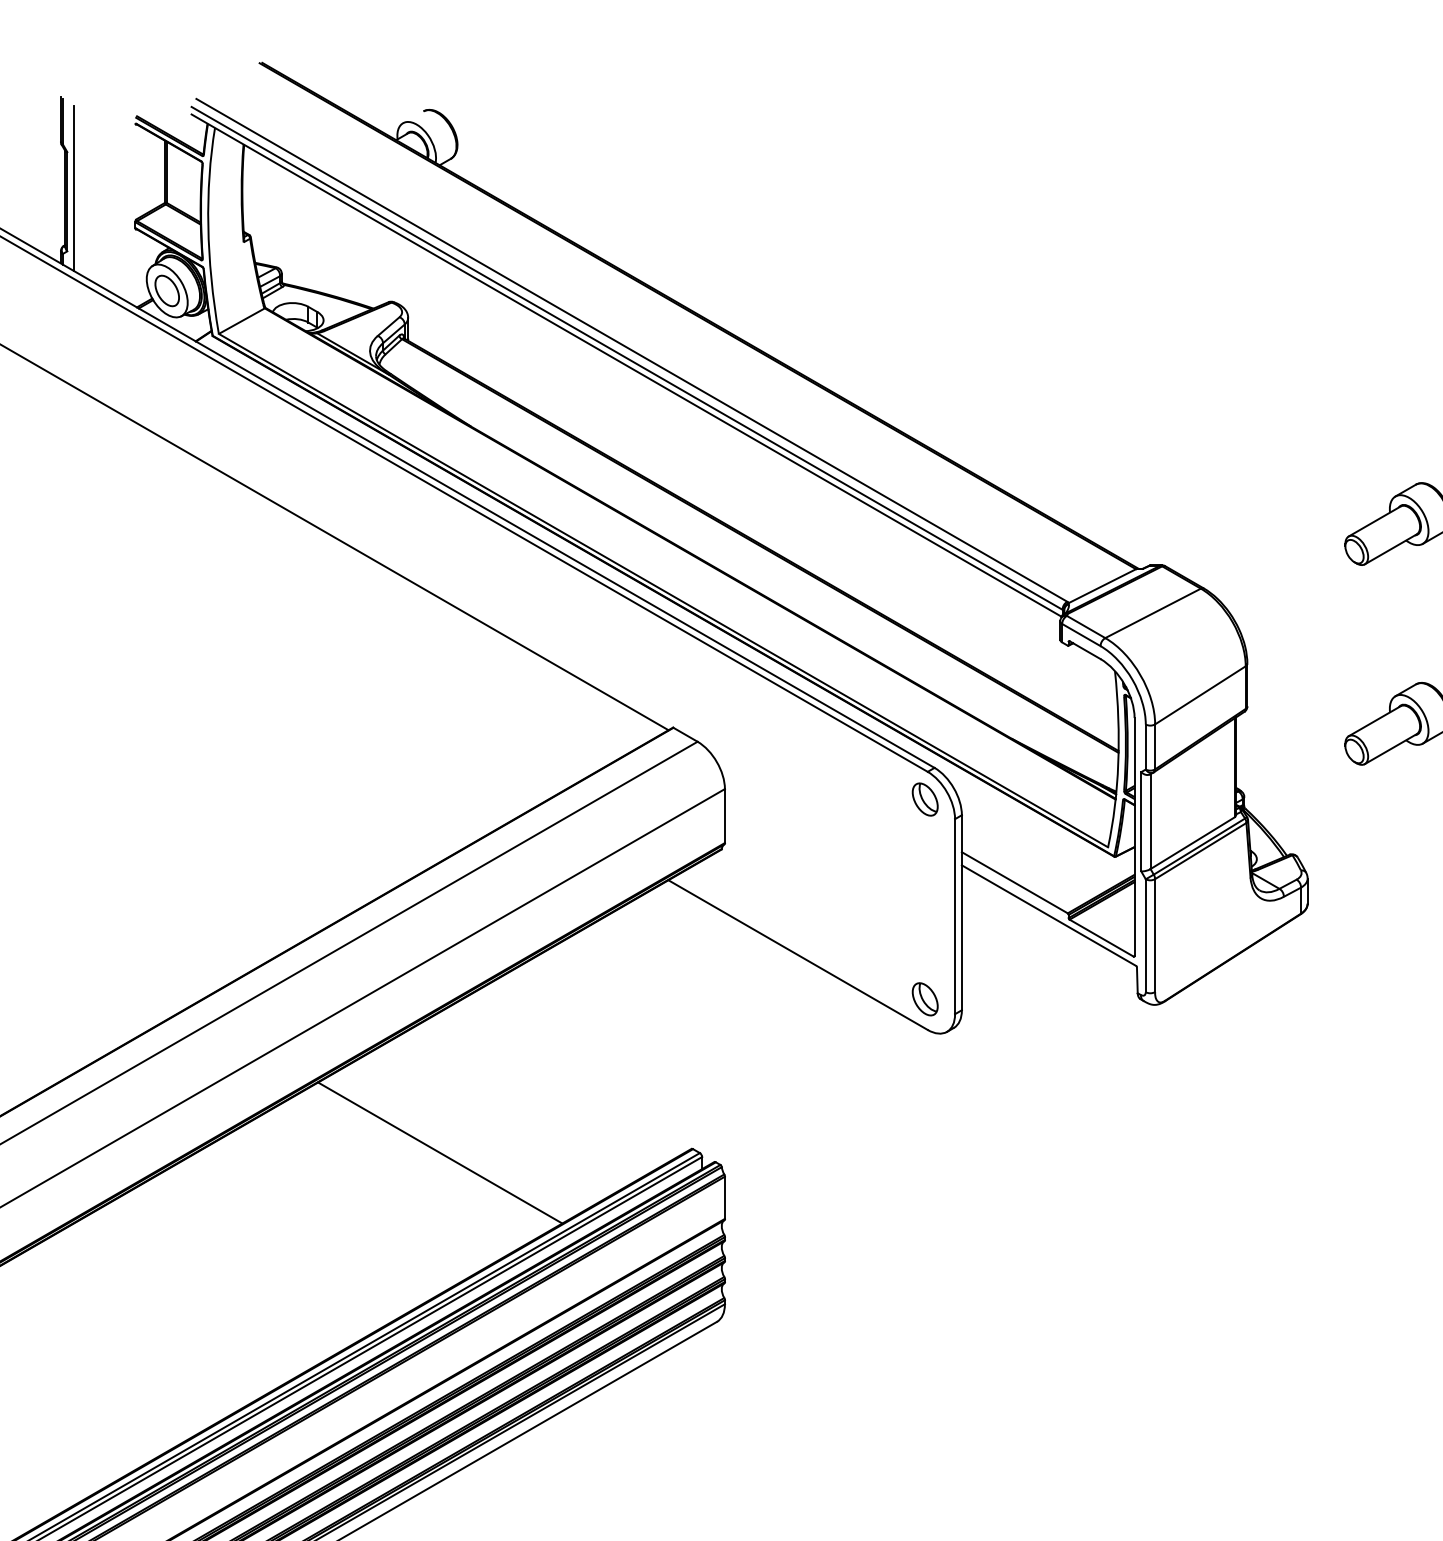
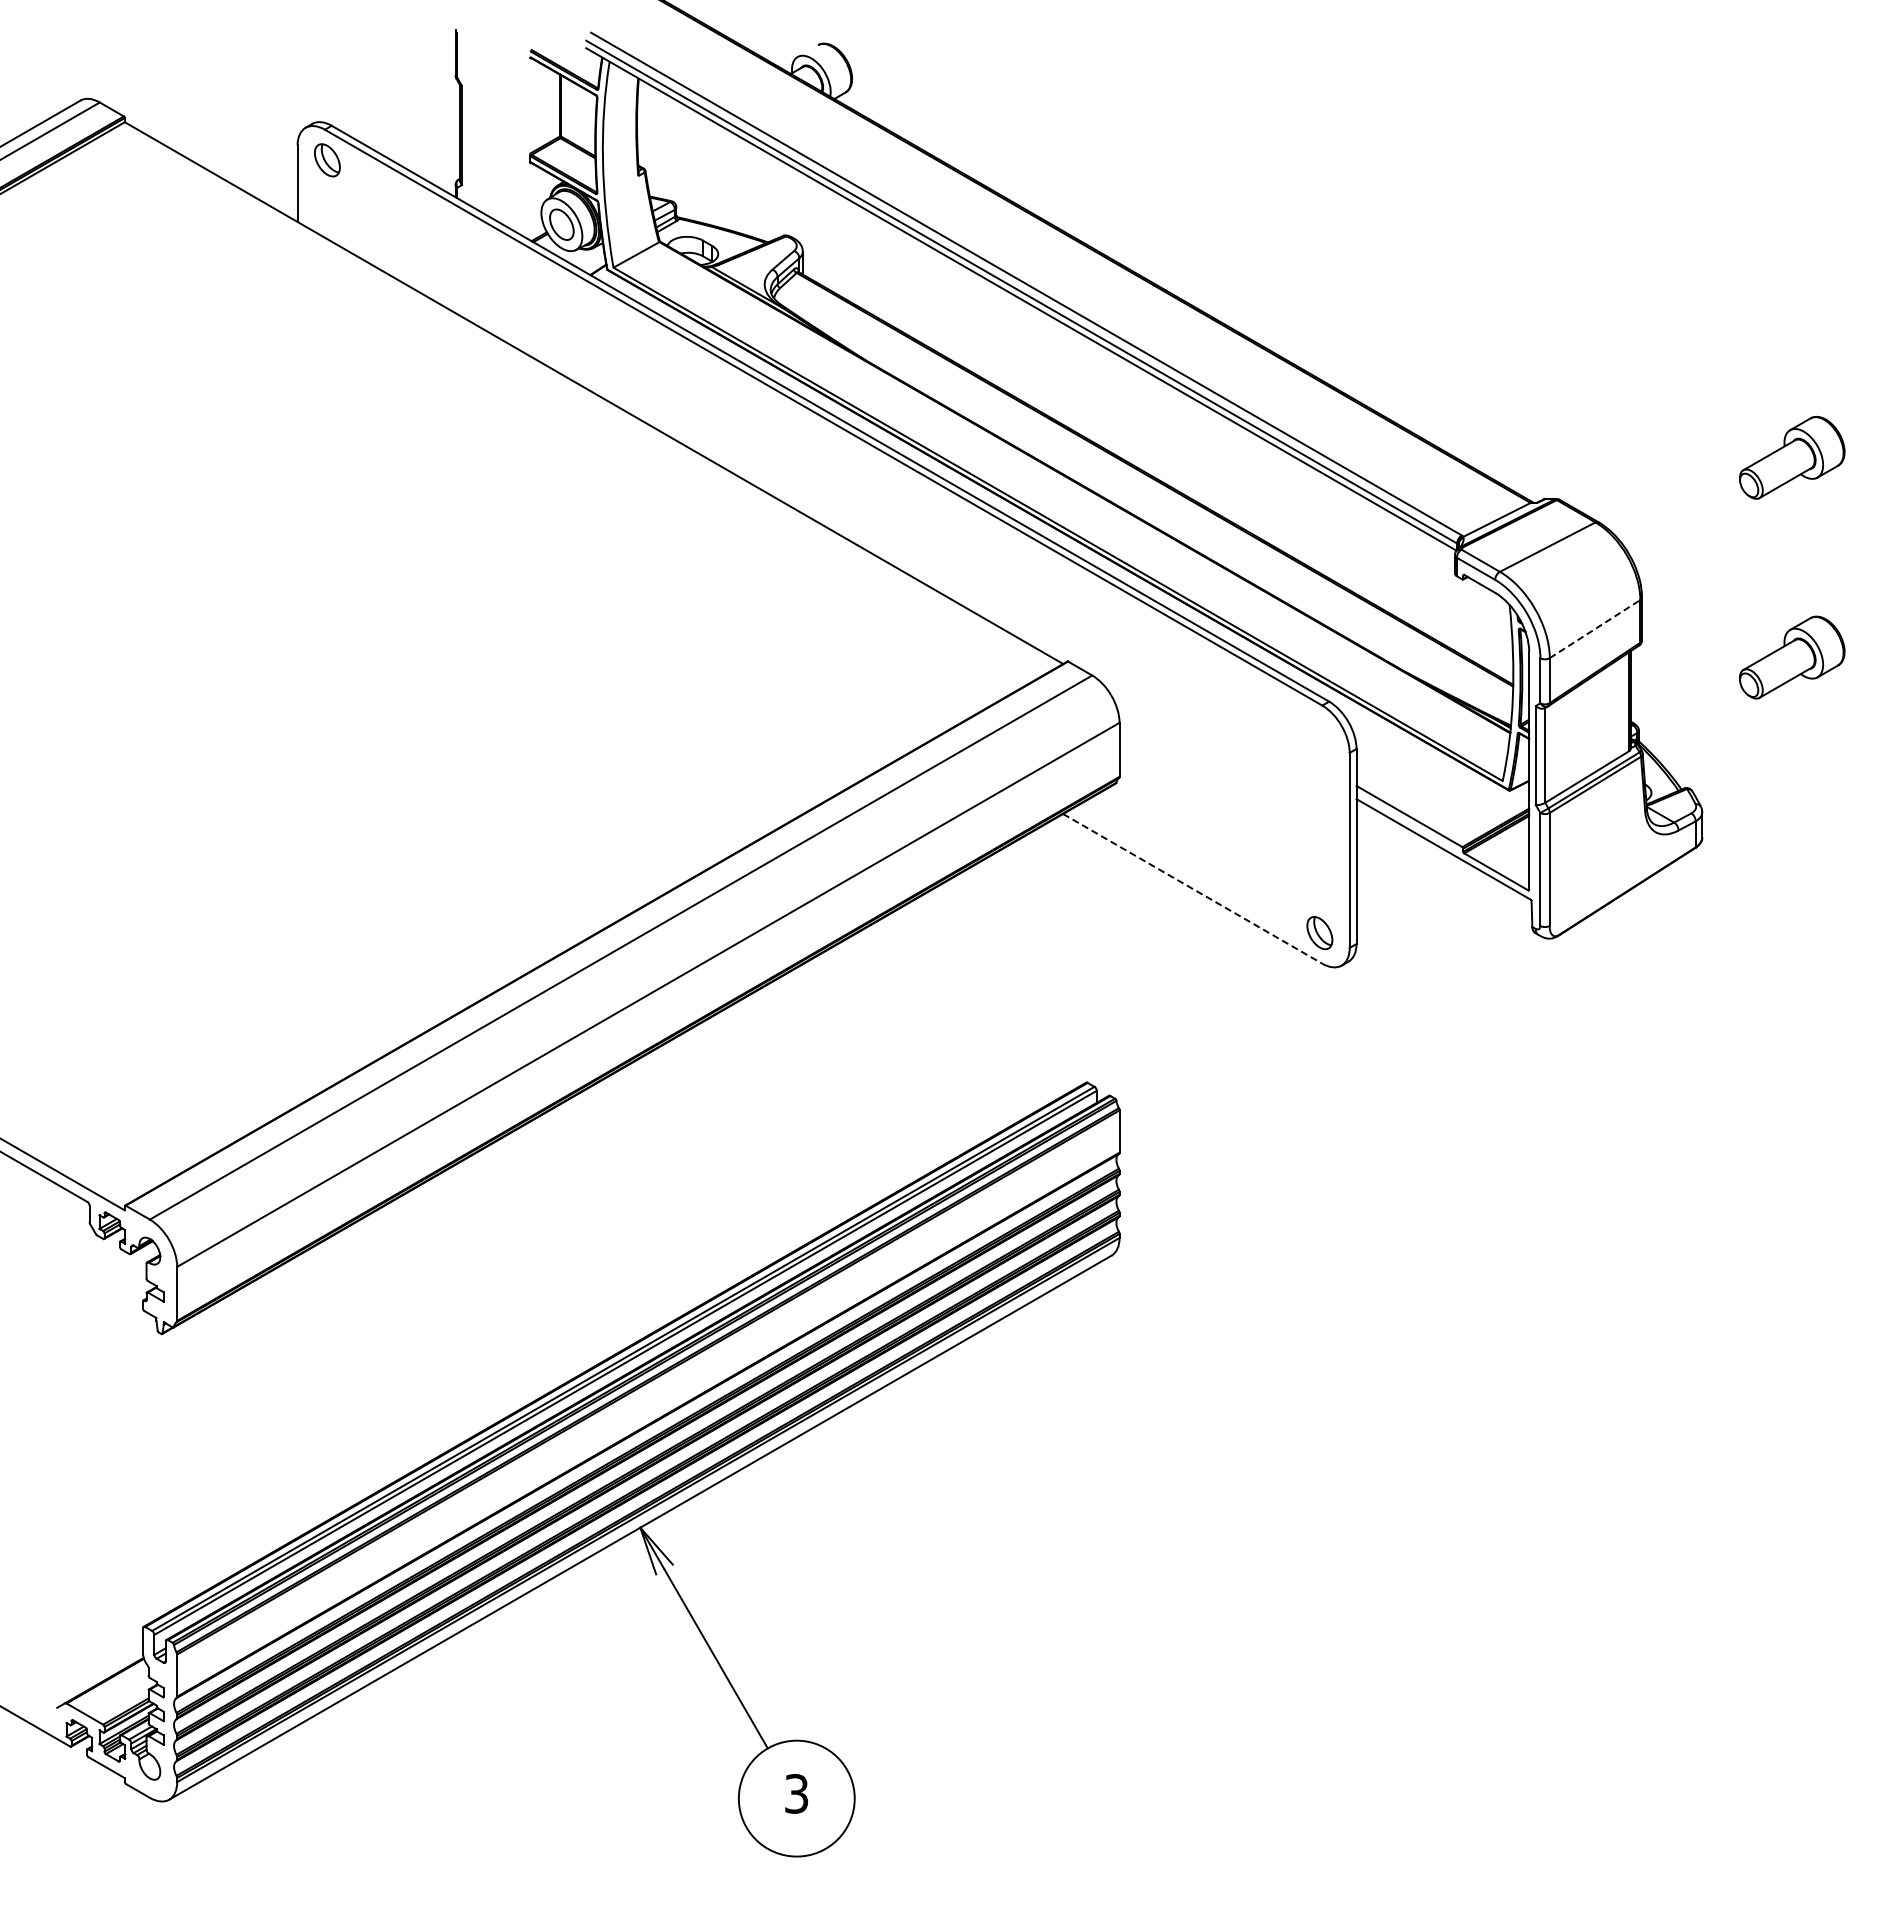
line: (73, 187) -> (468, 121), removed
line: (1200, 695) -> (1595, 629), solid -> dashed
part: (924, 799) -> (1319, 733), removed
line: (797, 954) -> (1192, 888), solid -> dashed
line: (439, 1152) -> (834, 1086), removed

